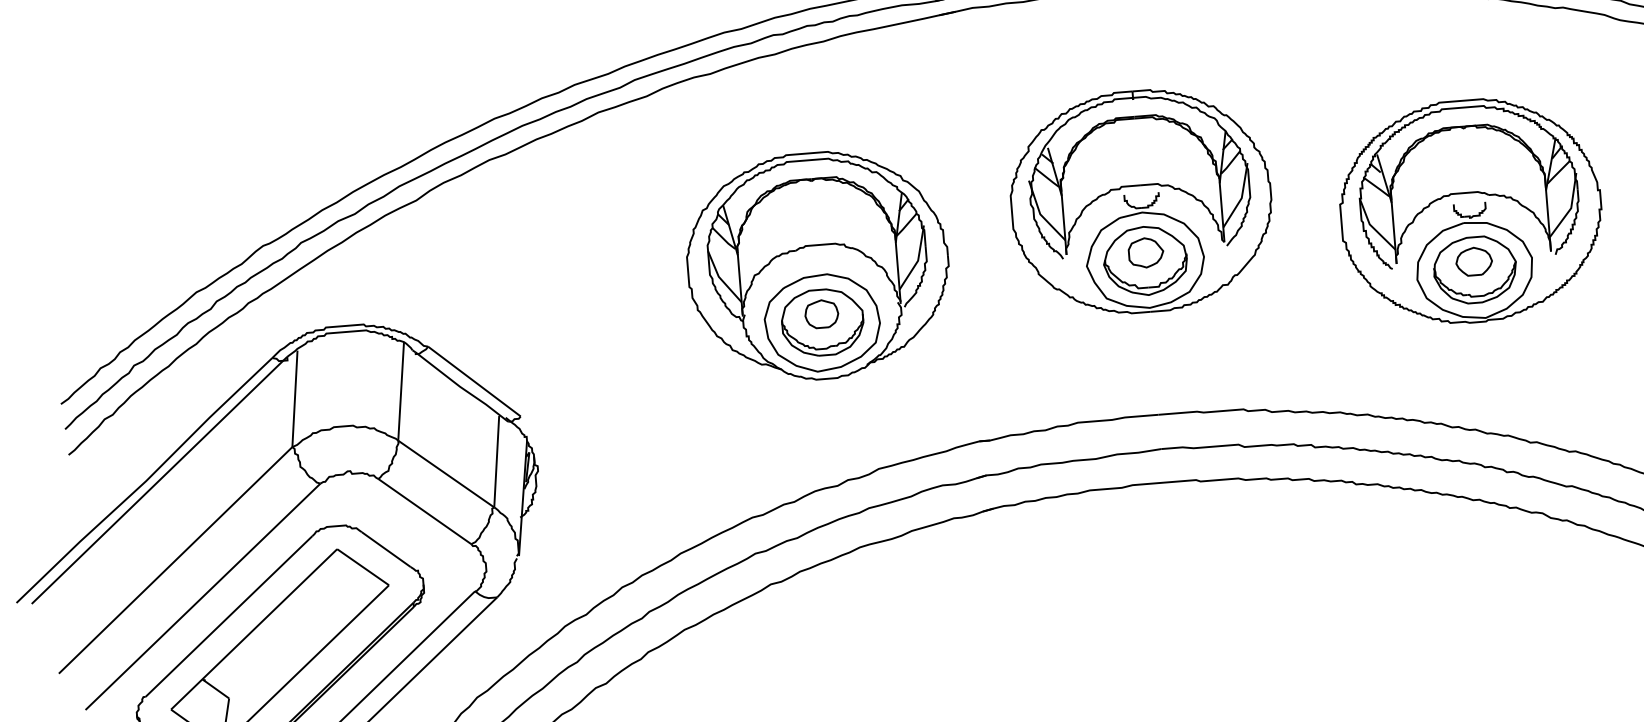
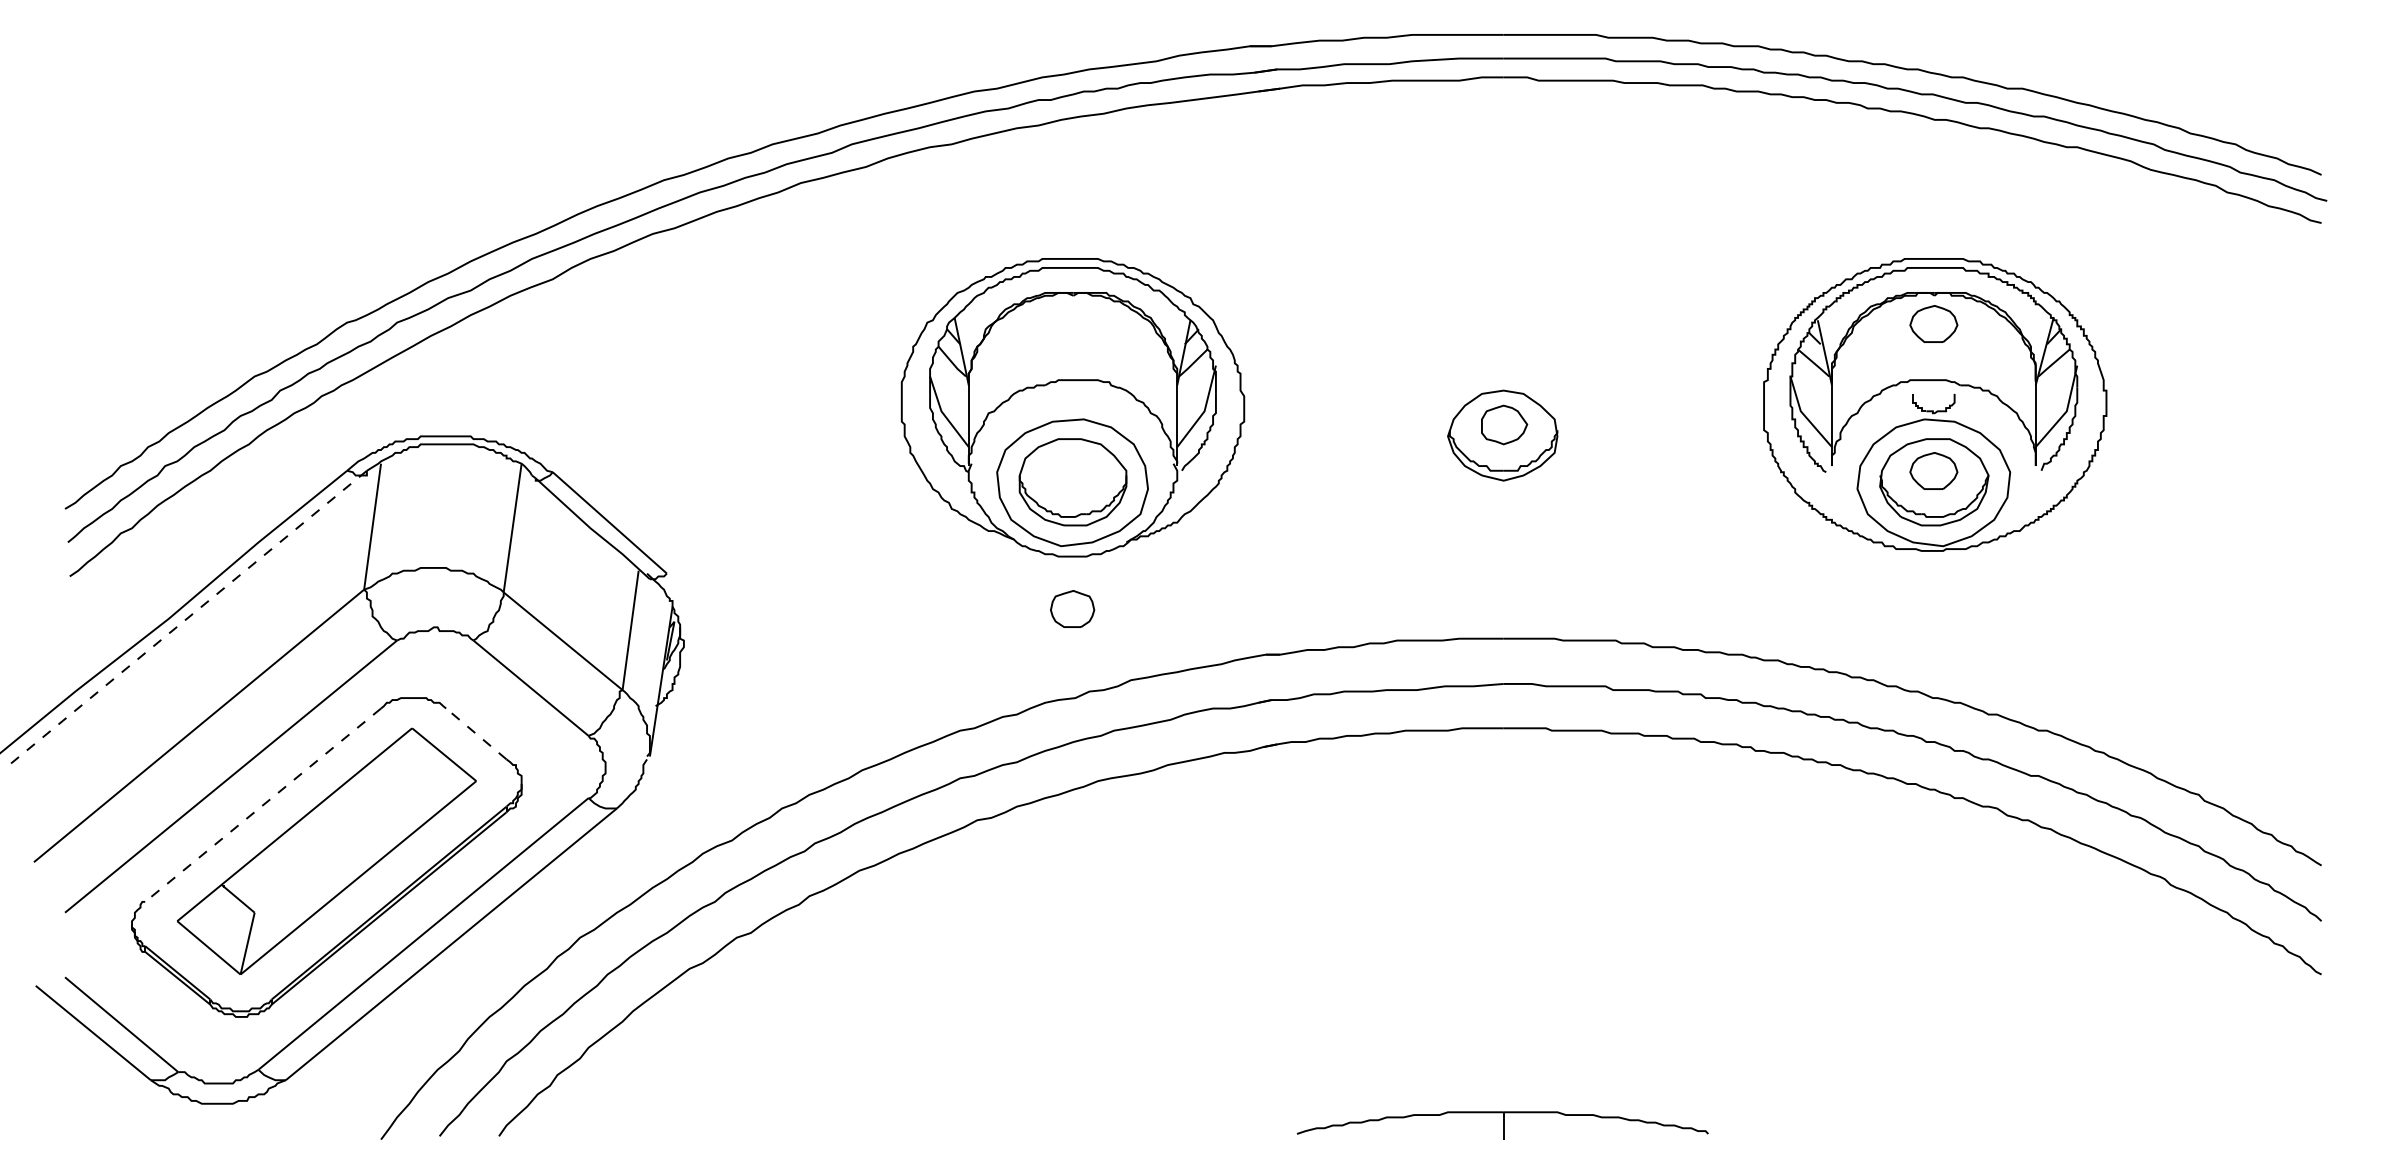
part: (1464, 149) -> (1933, 323), added
part: (1141, 201) -> (1503, 356), removed
part: (821, 313) -> (1072, 608), moved
line: (159, 480) -> (186, 619), solid -> dashed
line: (385, 549) -> (475, 733), solid -> dashed
line: (228, 616) -> (262, 805), solid -> dashed

